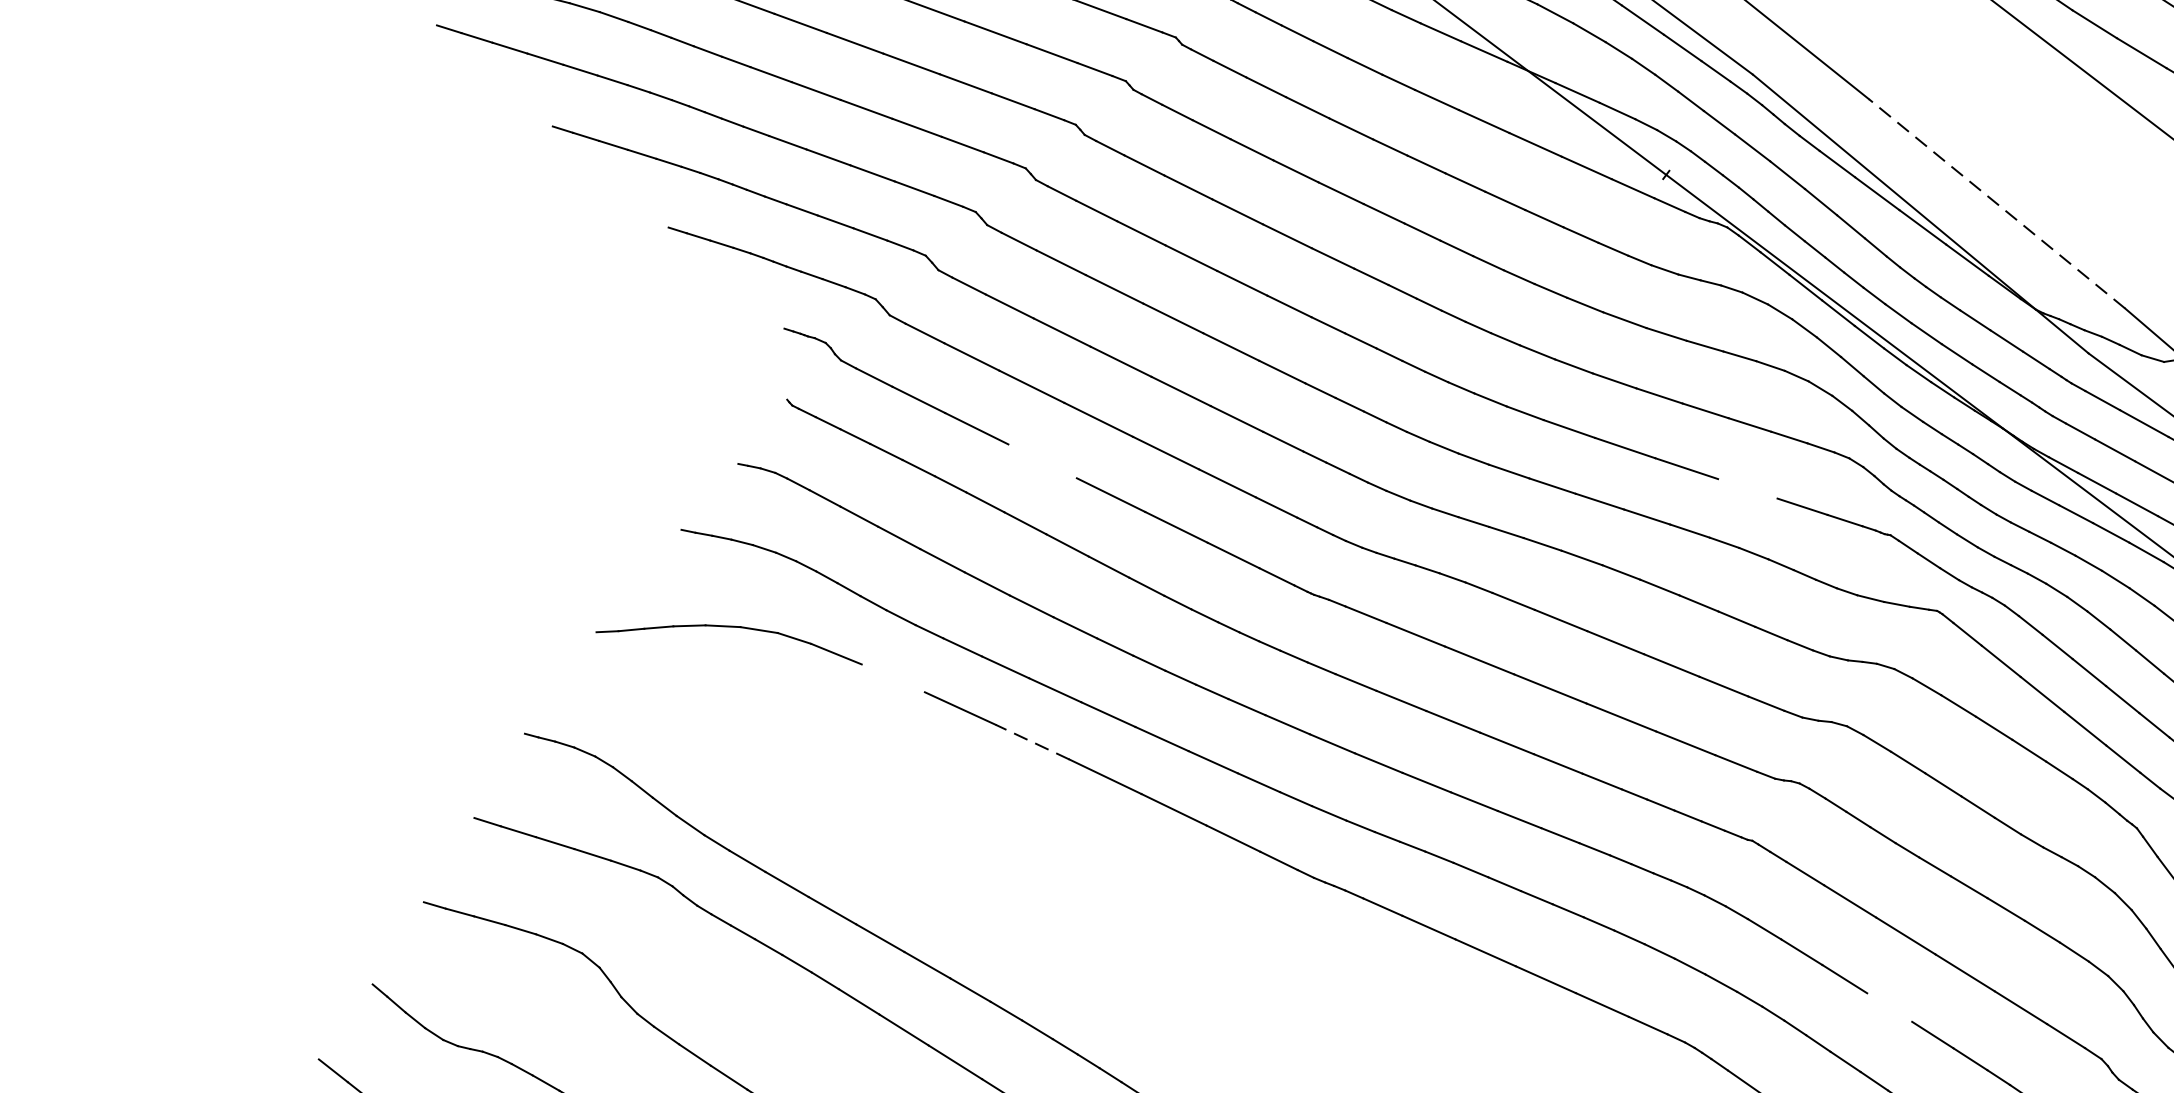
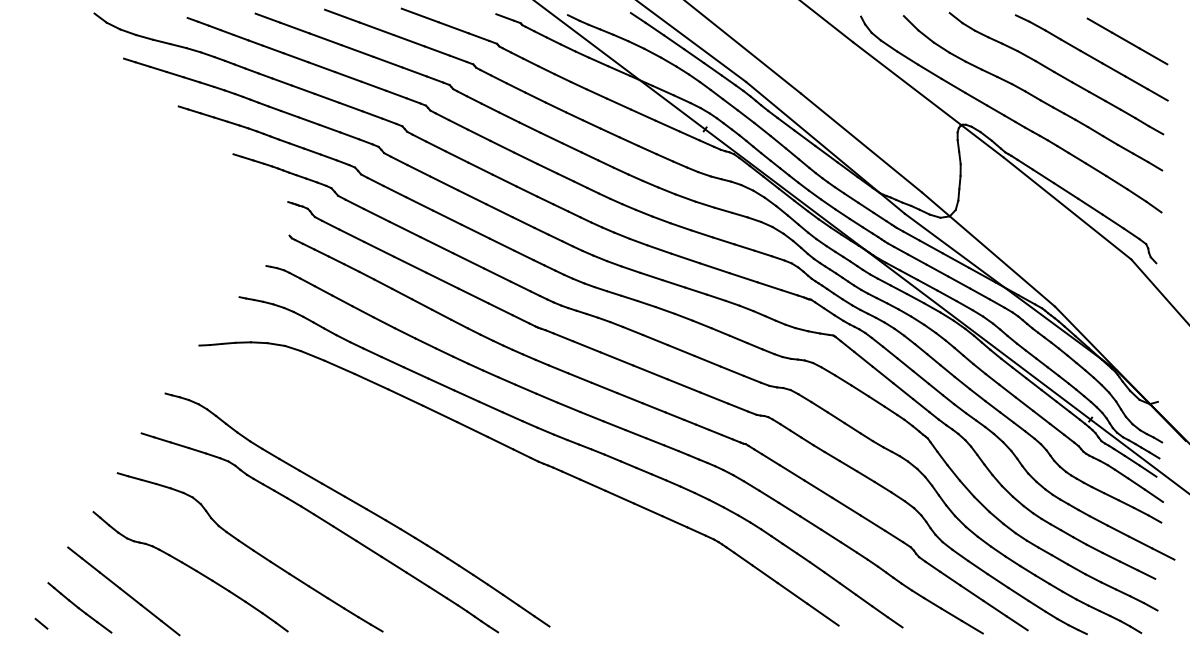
line: (1996, 202) -> (861, 142), dashed -> solid
line: (1043, 460) -> (410, 264), added
line: (1747, 488) -> (743, 277), added
line: (892, 676) -> (339, 366), added
line: (1032, 742) -> (405, 397), dashed -> solid
line: (1889, 1006) -> (810, 522), added

